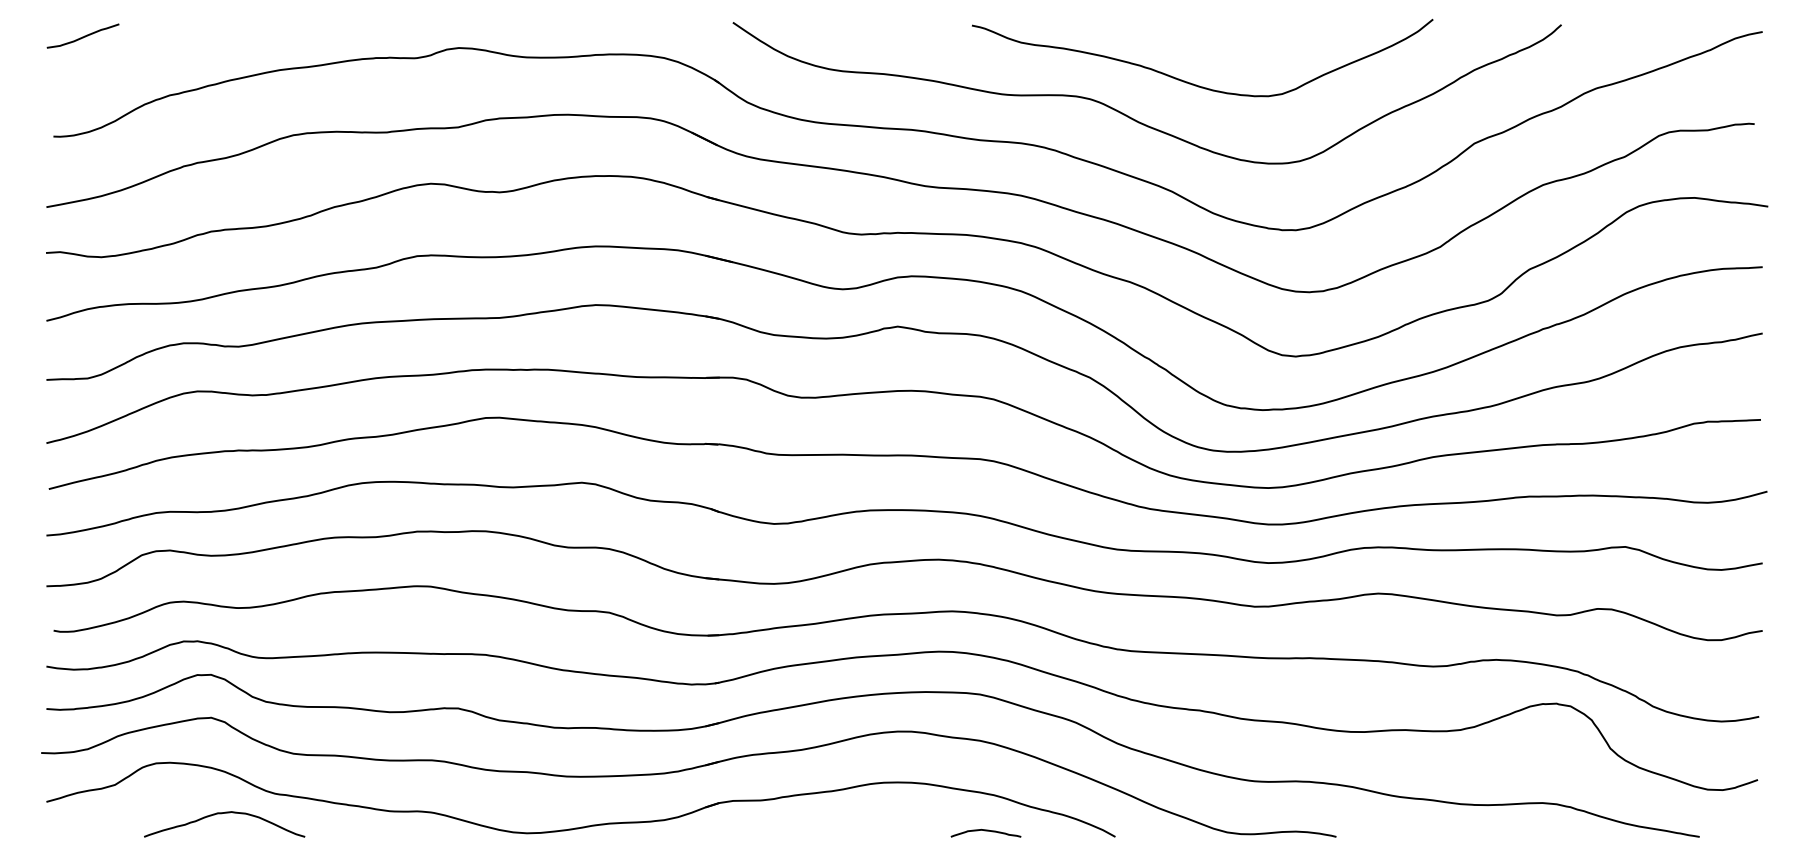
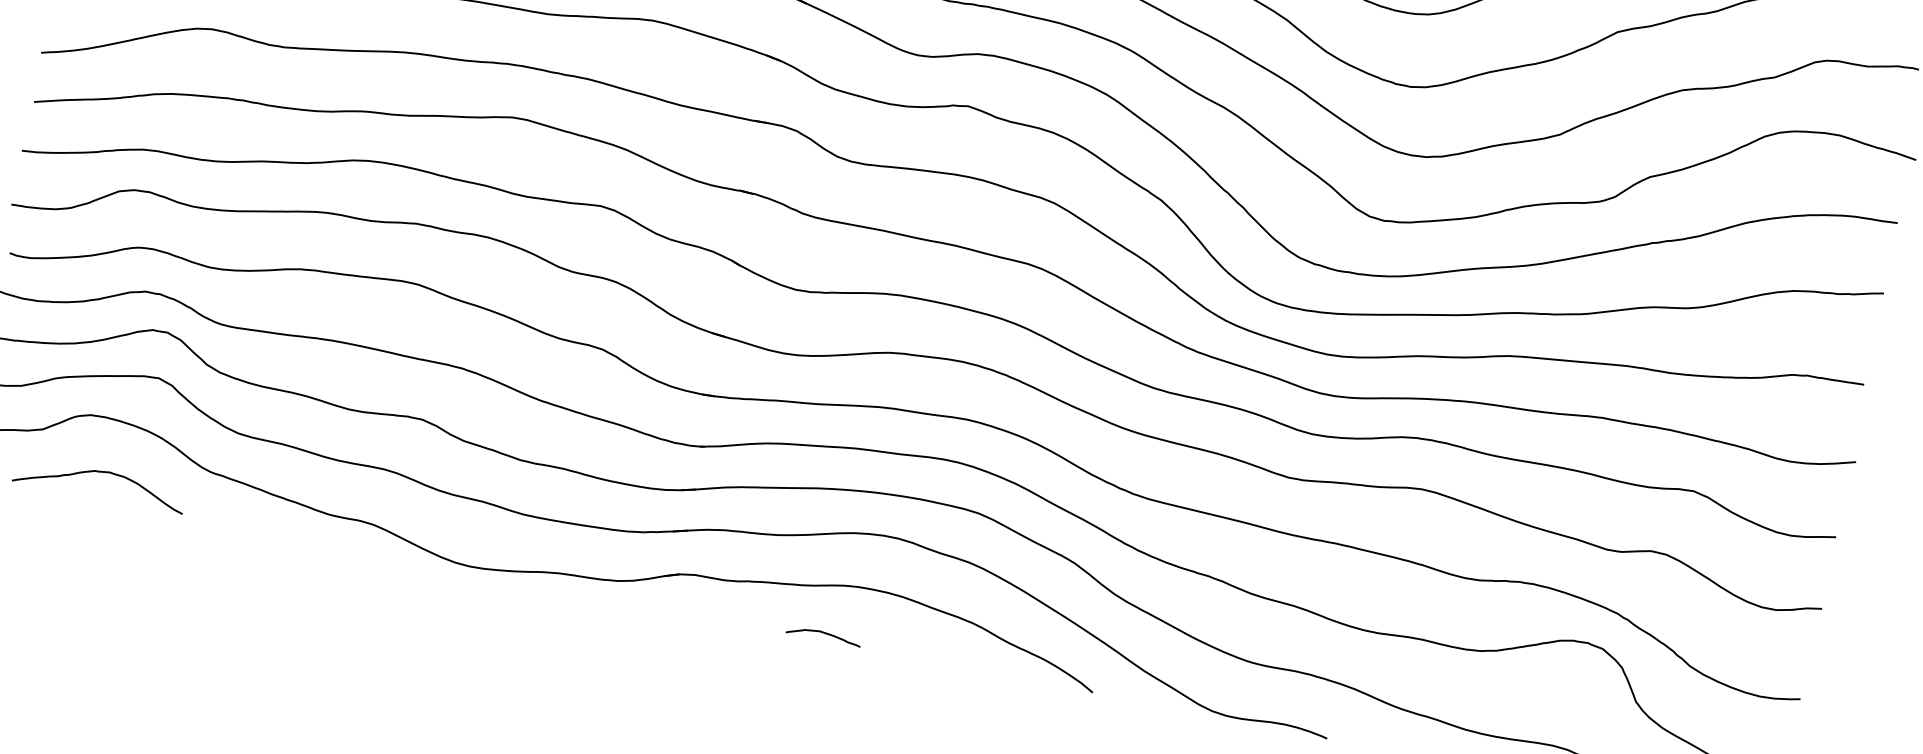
curve: (221, 814) -> (98, 472), moved
curve: (985, 831) -> (823, 633), moved

